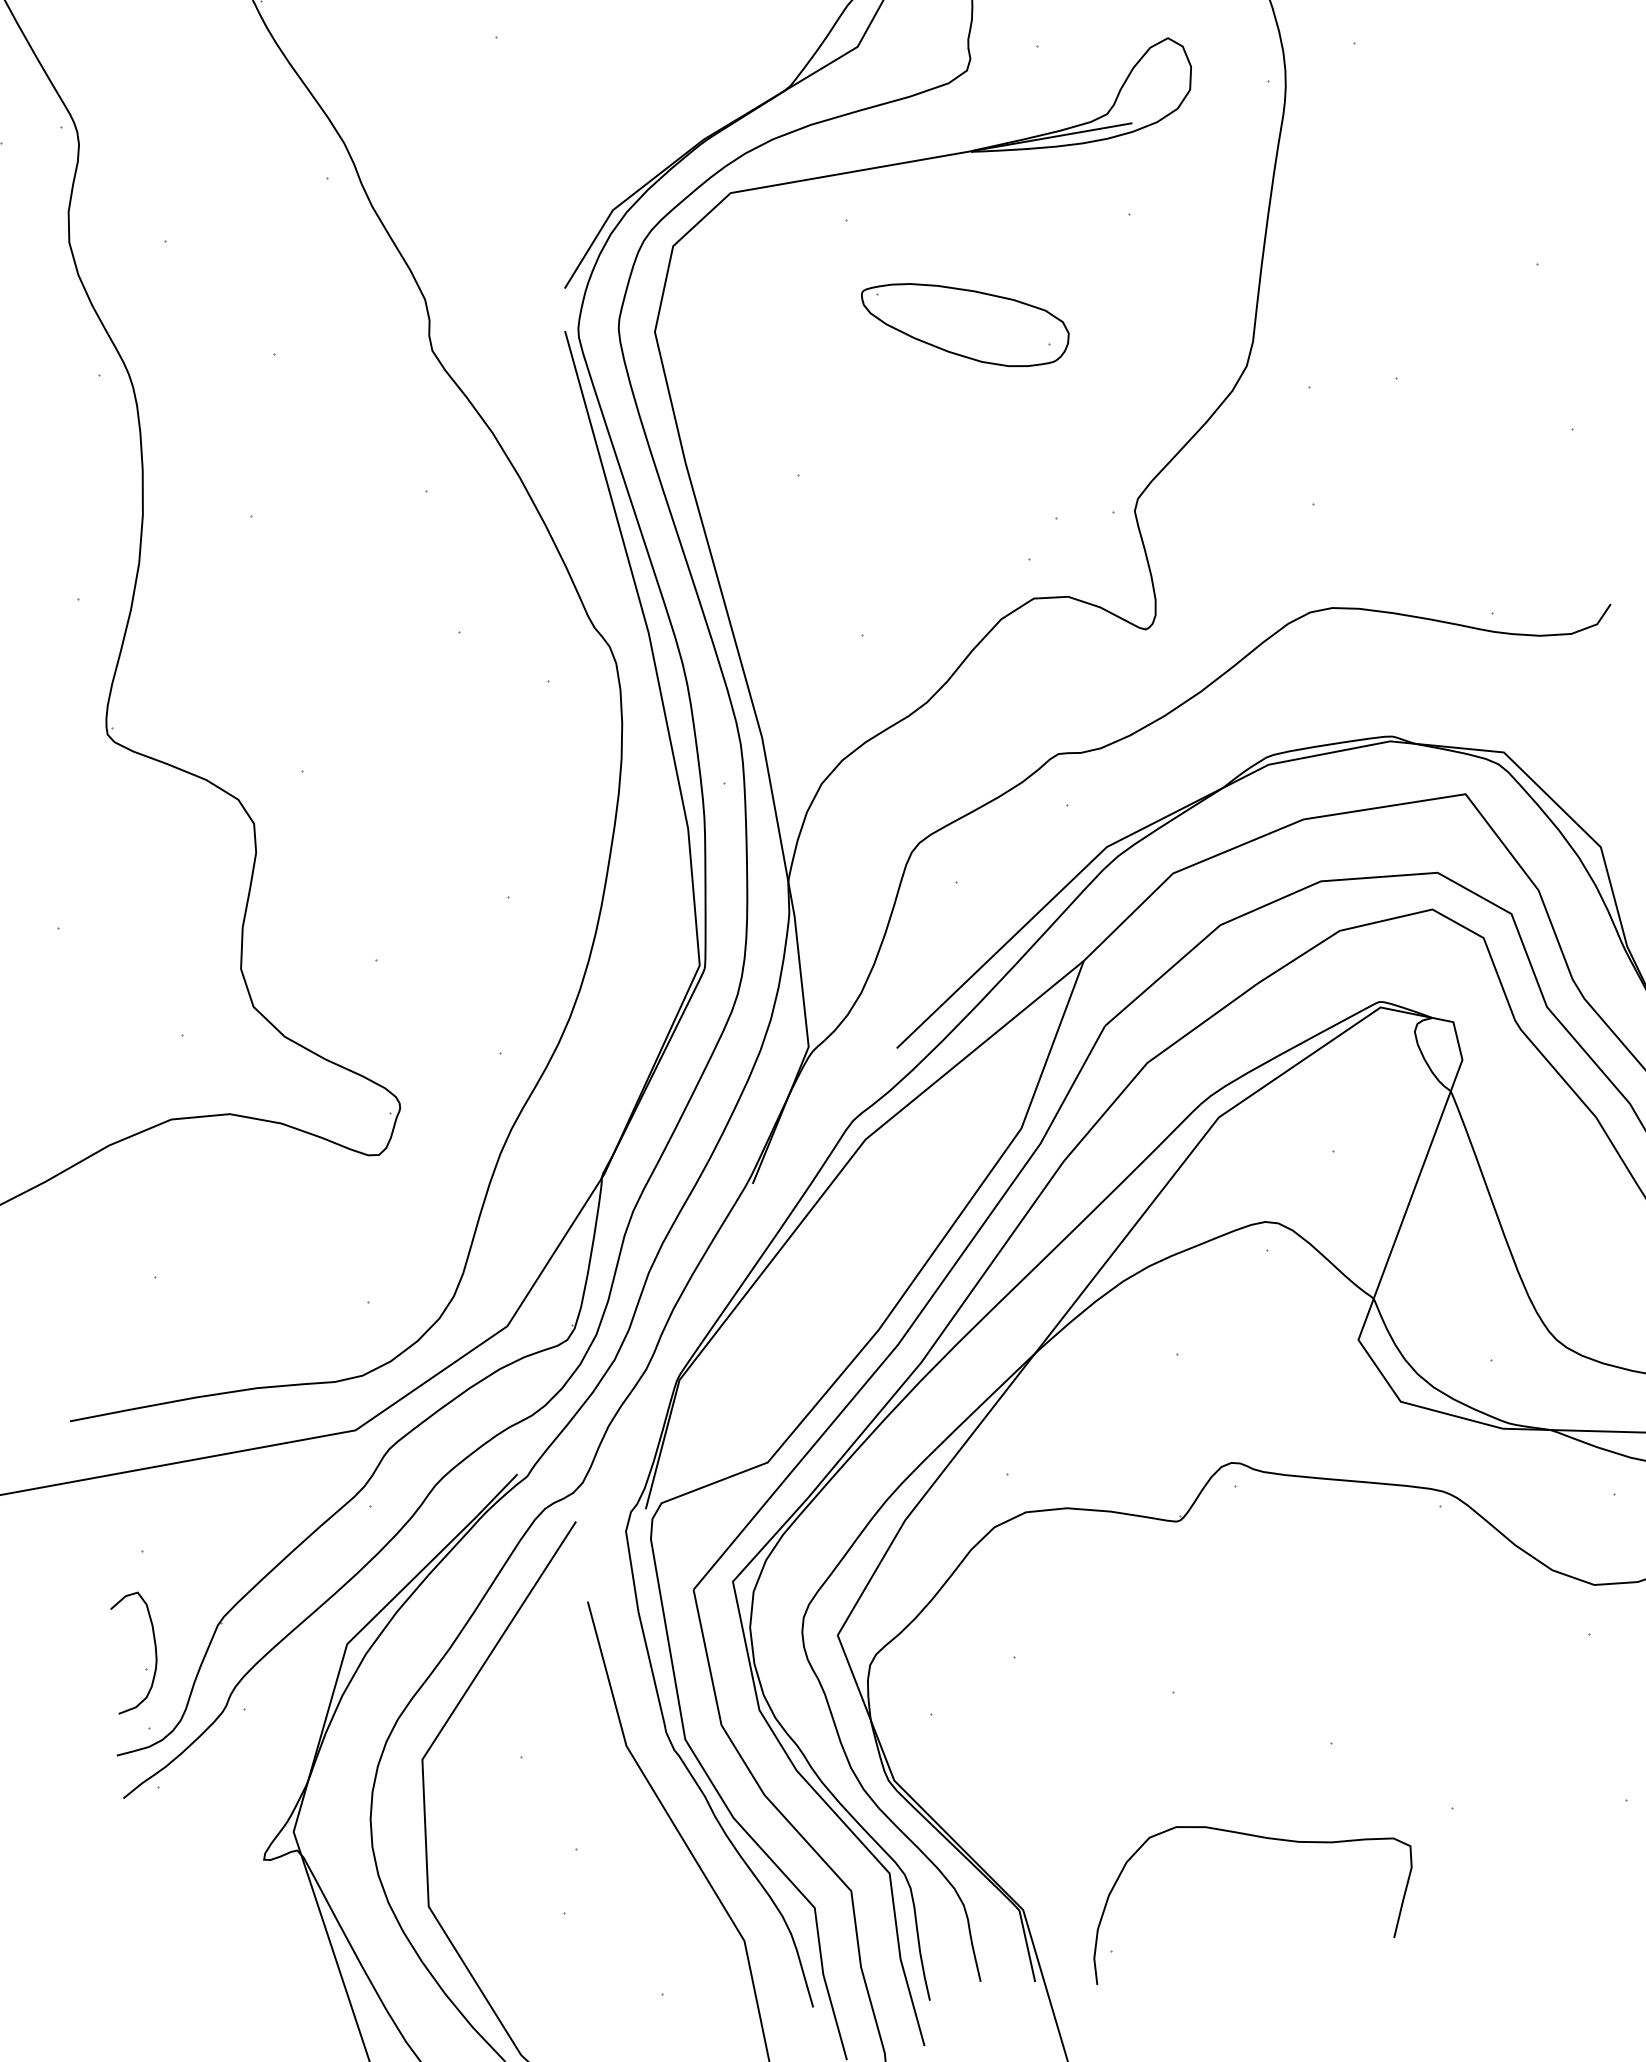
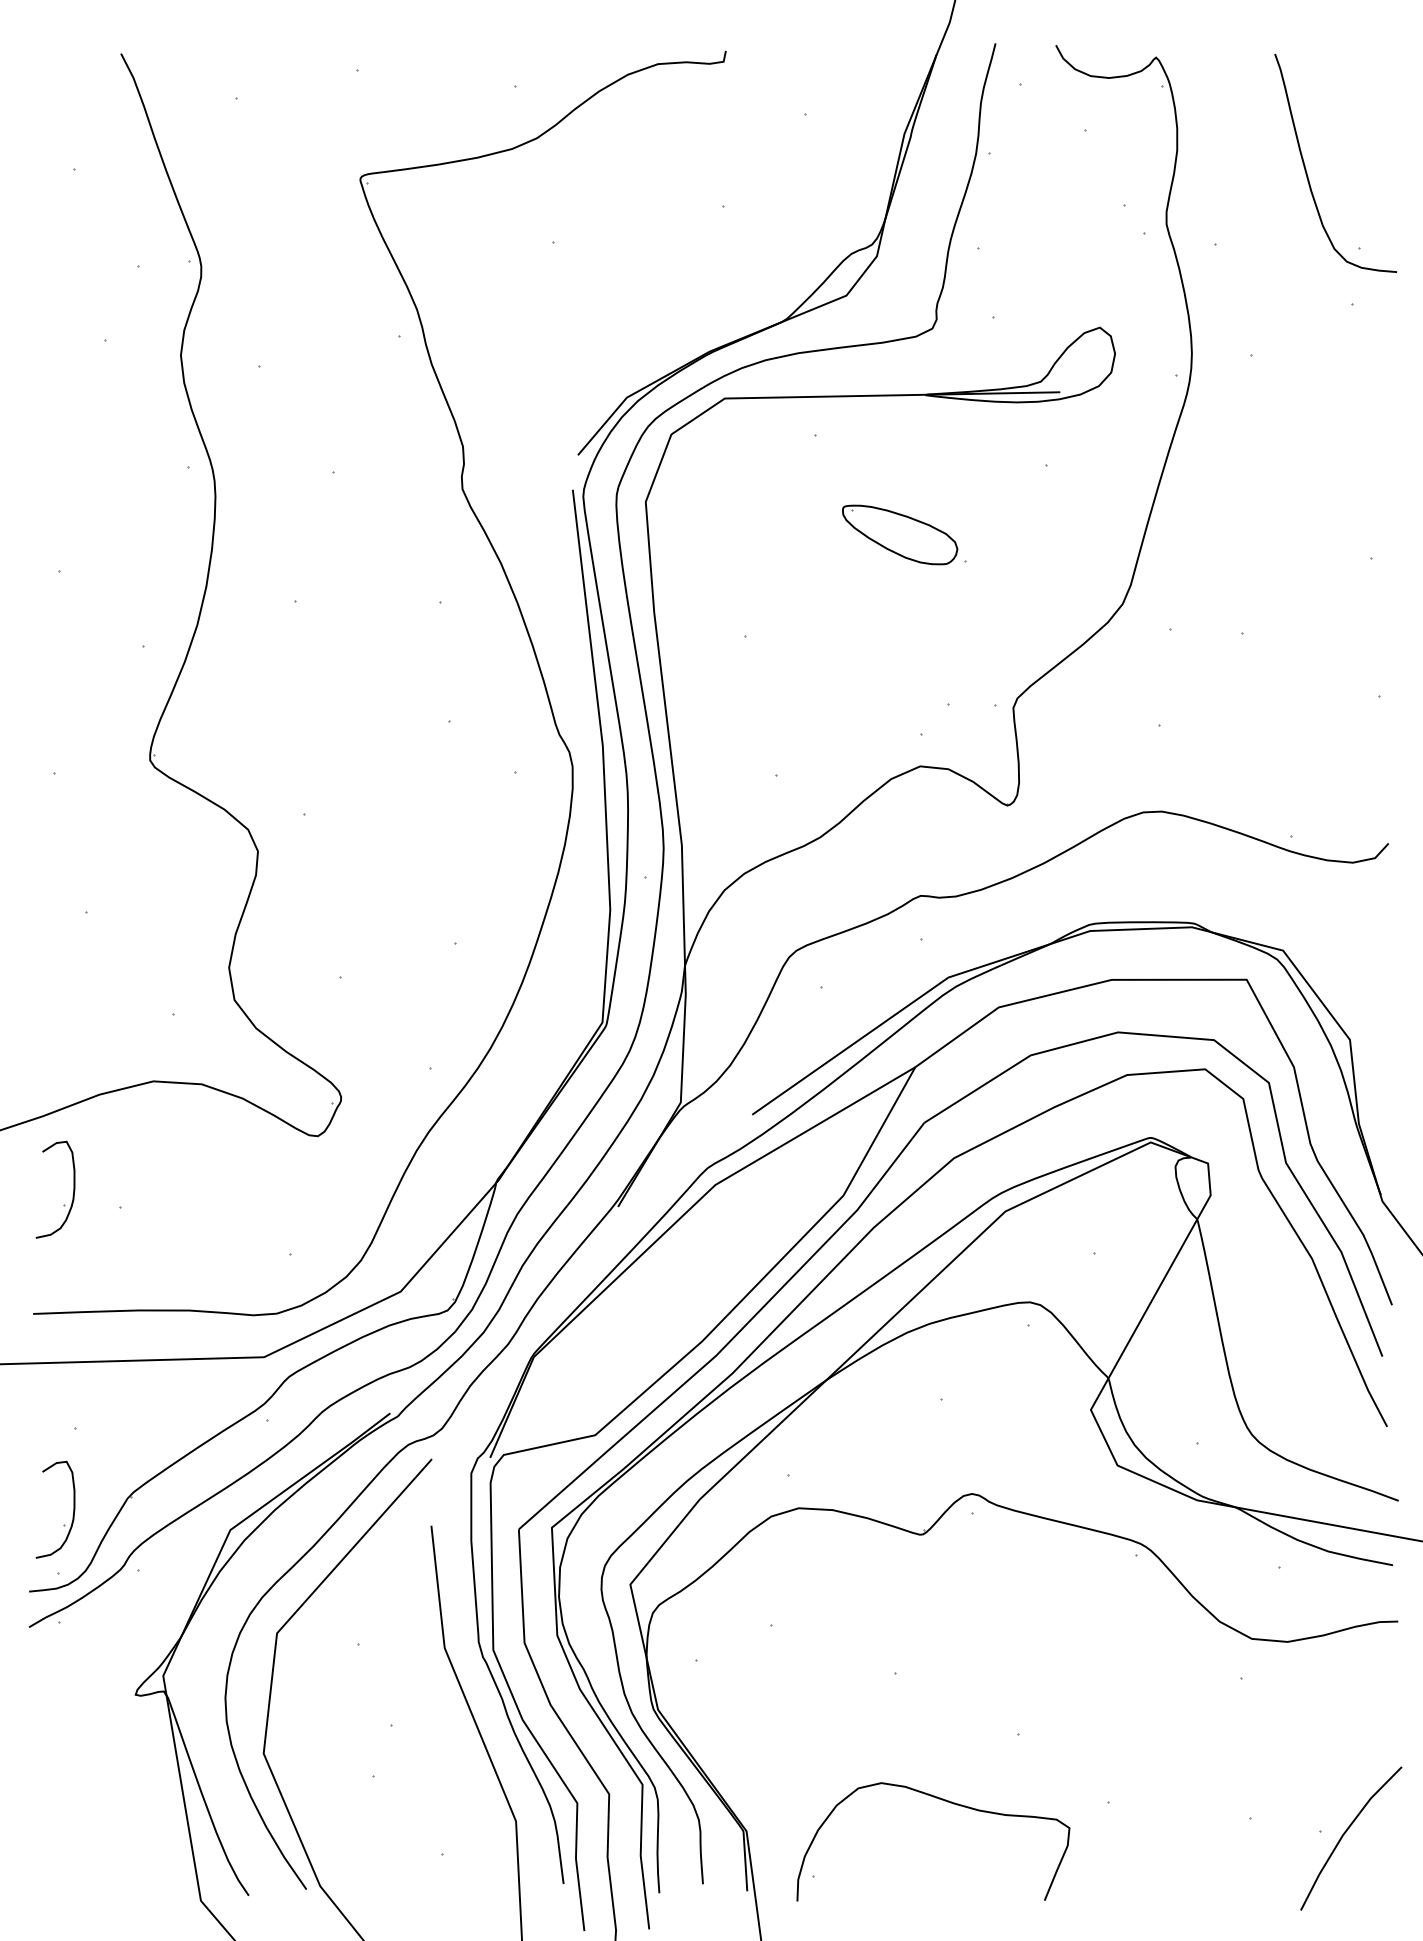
part: (965, 323) -> (899, 534), size x0.7
part: (87, 1284) -> (64, 1204), added

